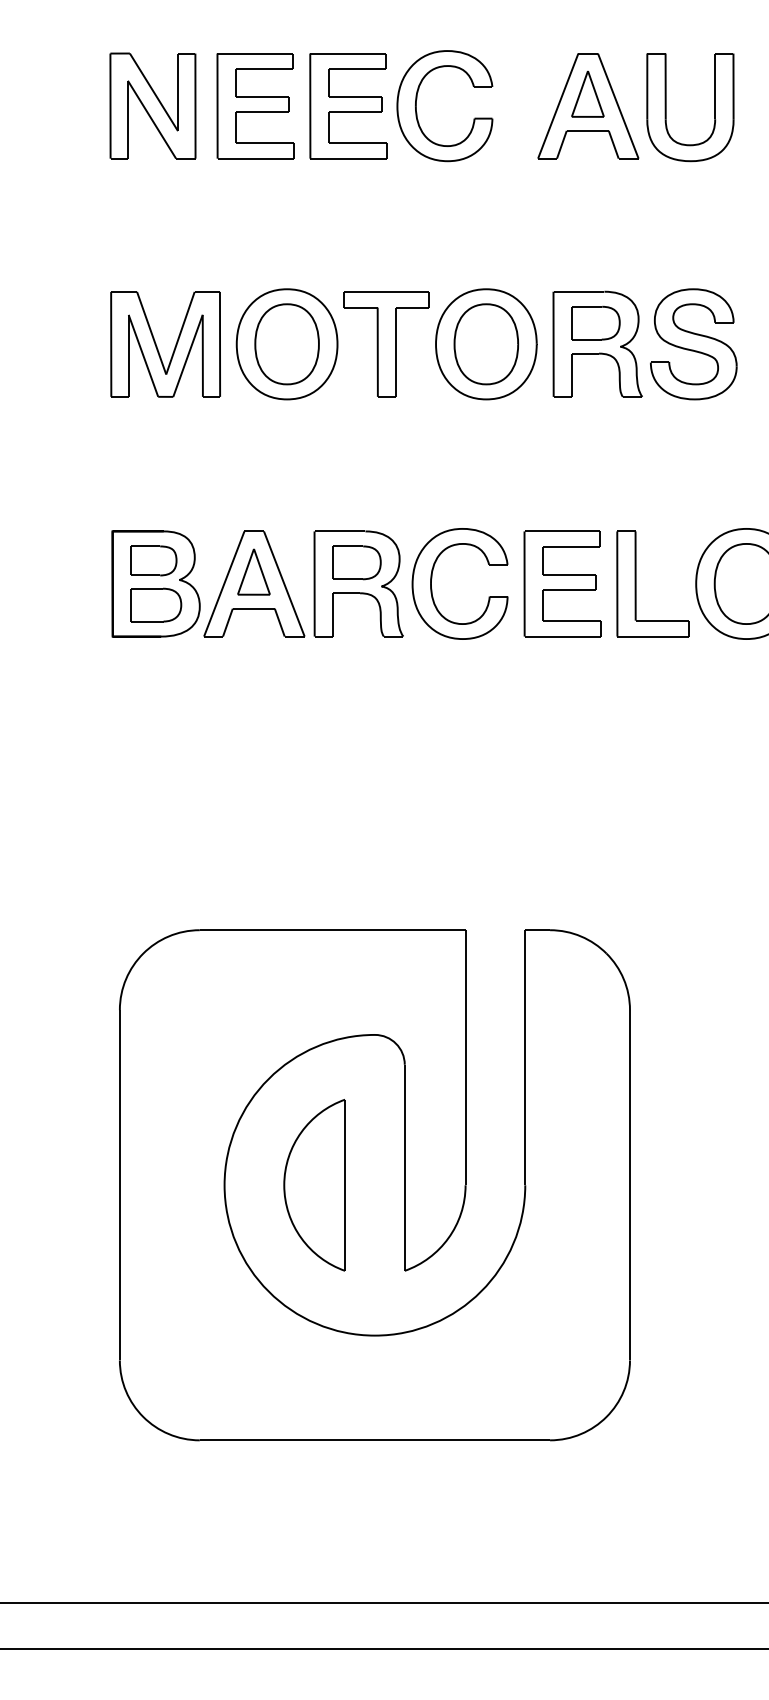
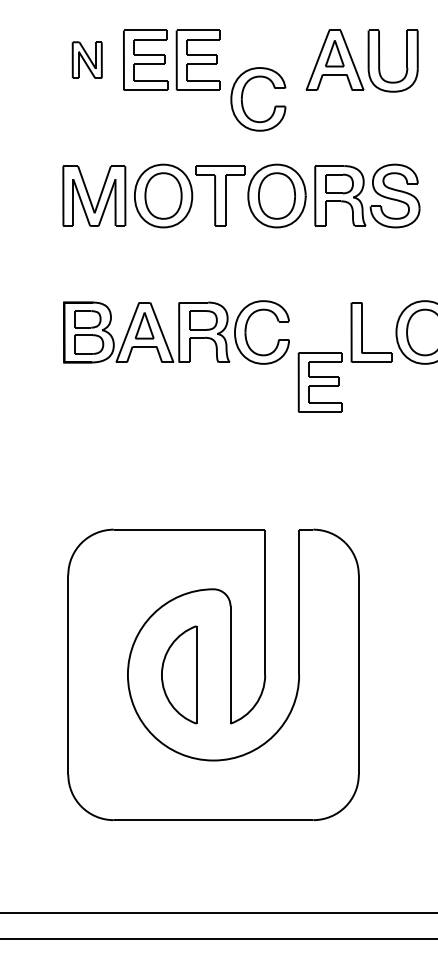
part: (418, 97) -> (243, 94), moved
part: (153, 104) -> (87, 59), size x0.6
part: (560, 583) -> (319, 382), moved

